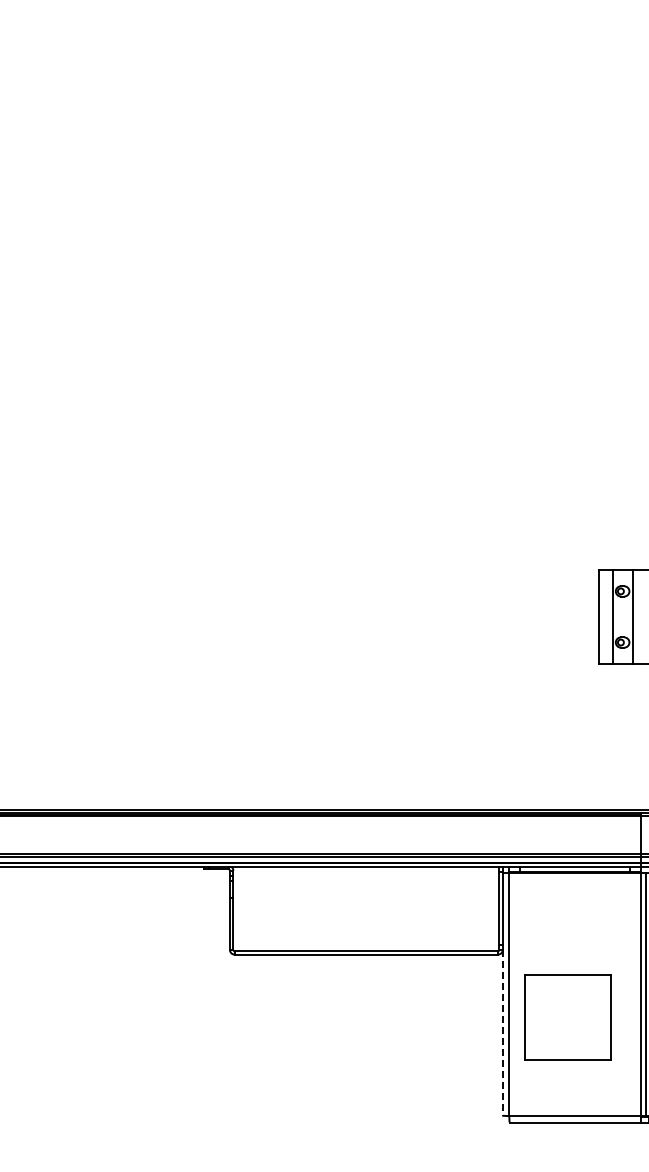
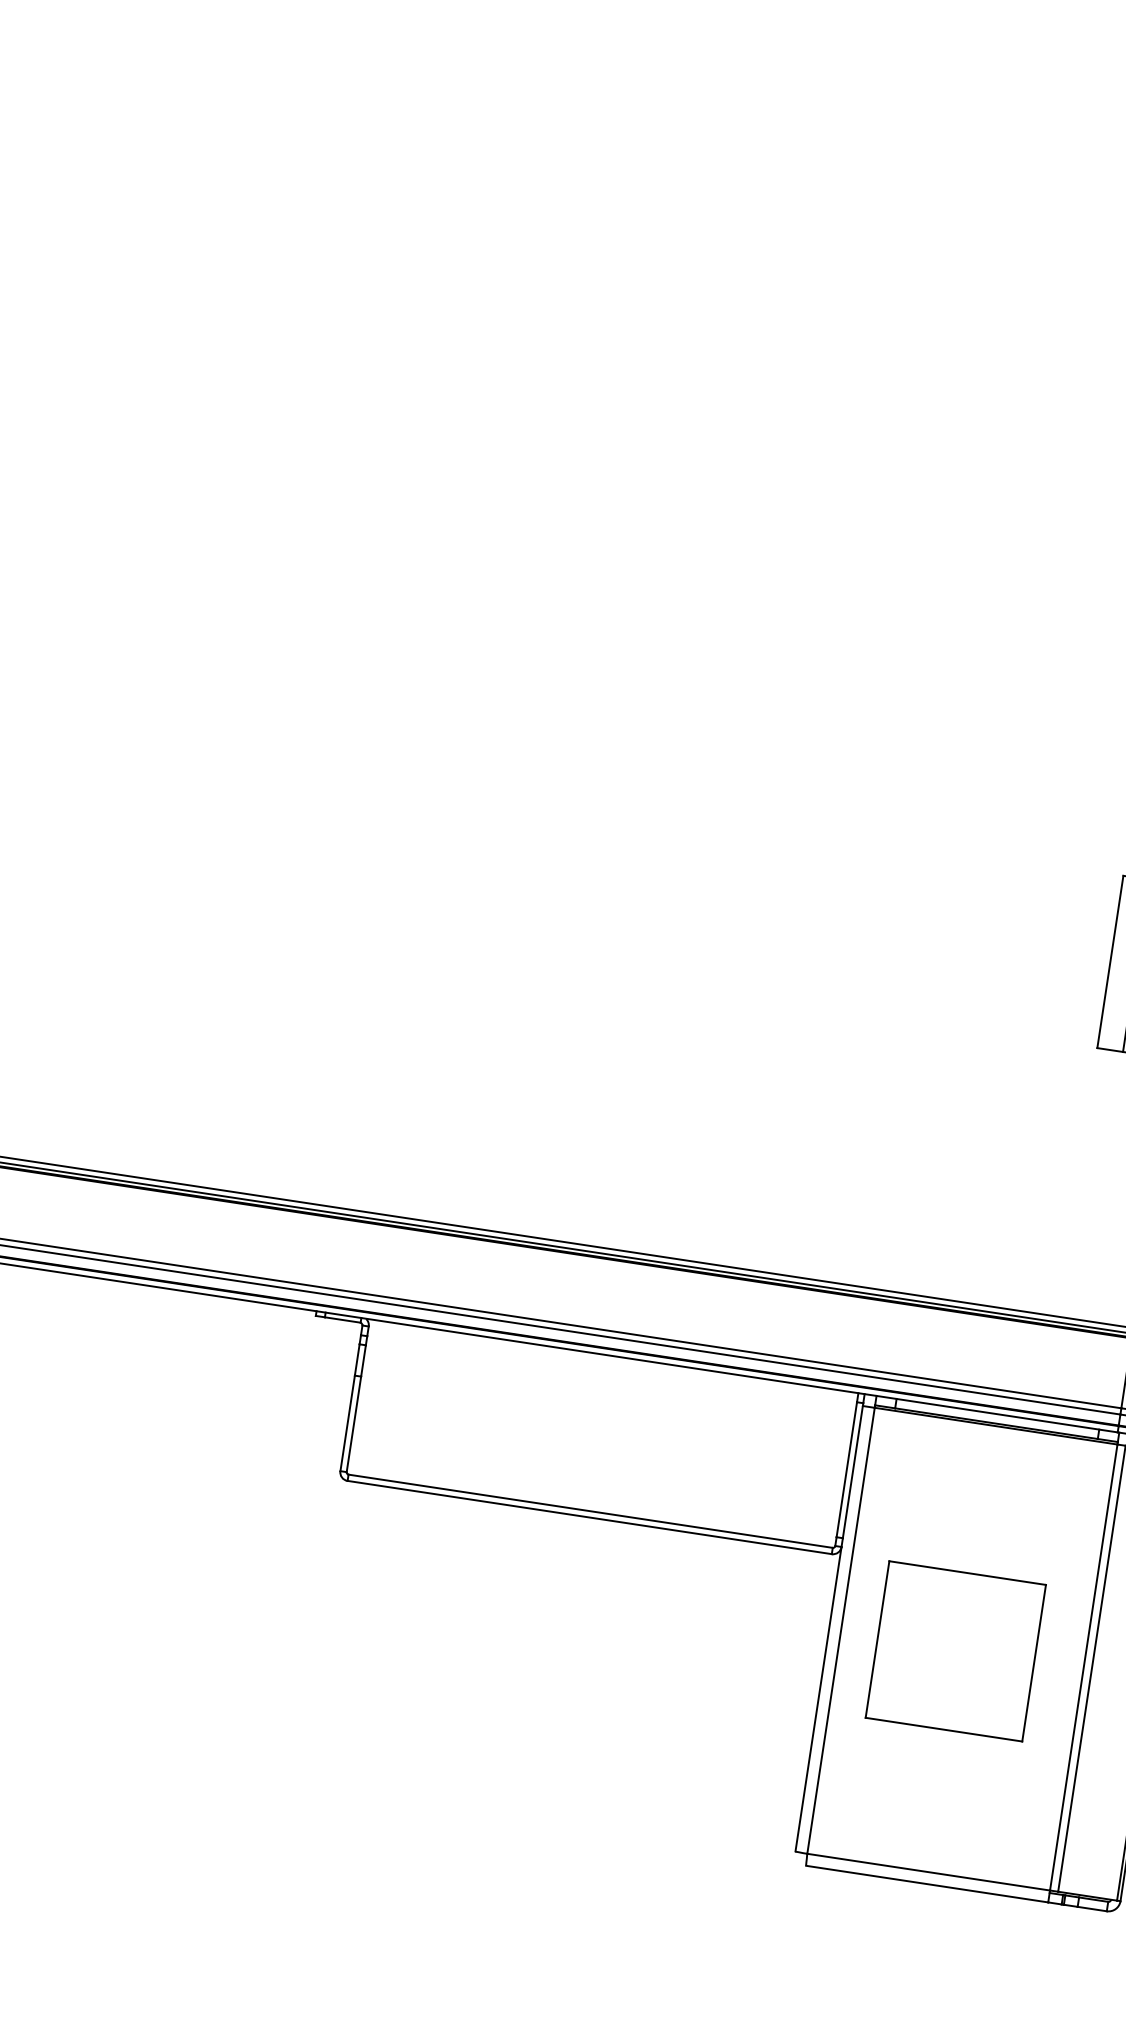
part: (567, 1017) -> (954, 1651), moved
line: (502, 1032) -> (818, 1698), dashed -> solid

